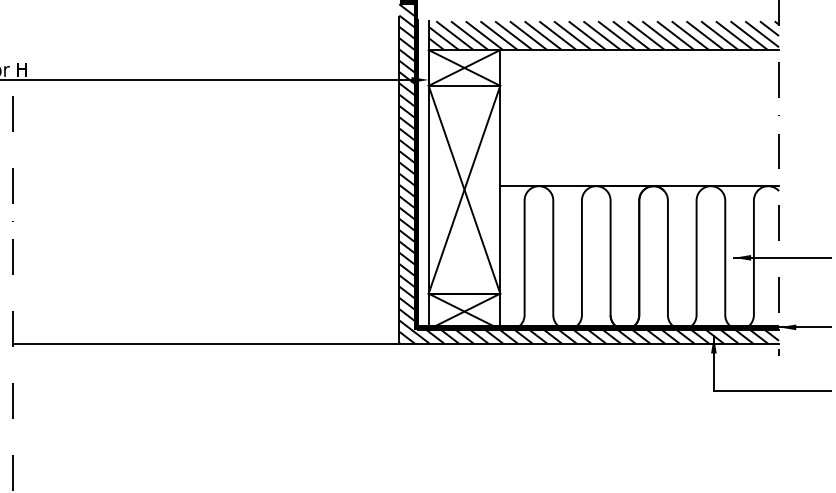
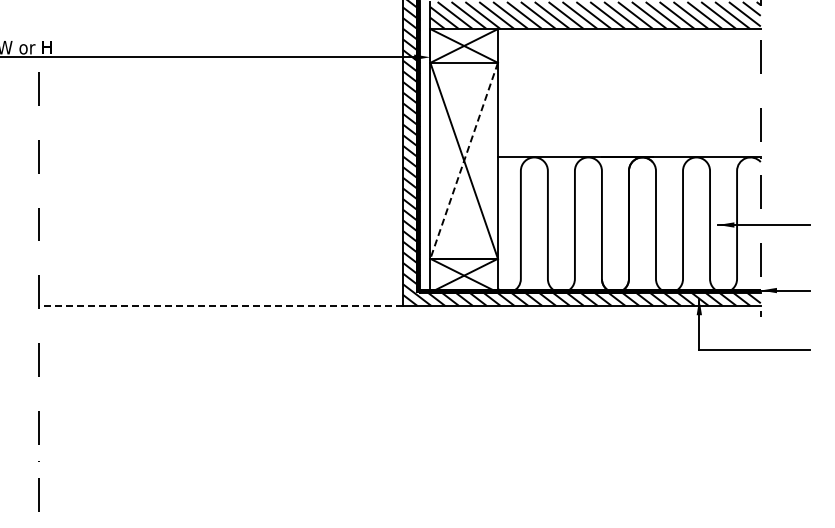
line: (464, 189) -> (464, 160), solid -> dashed
line: (206, 344) -> (220, 306), solid -> dashed

